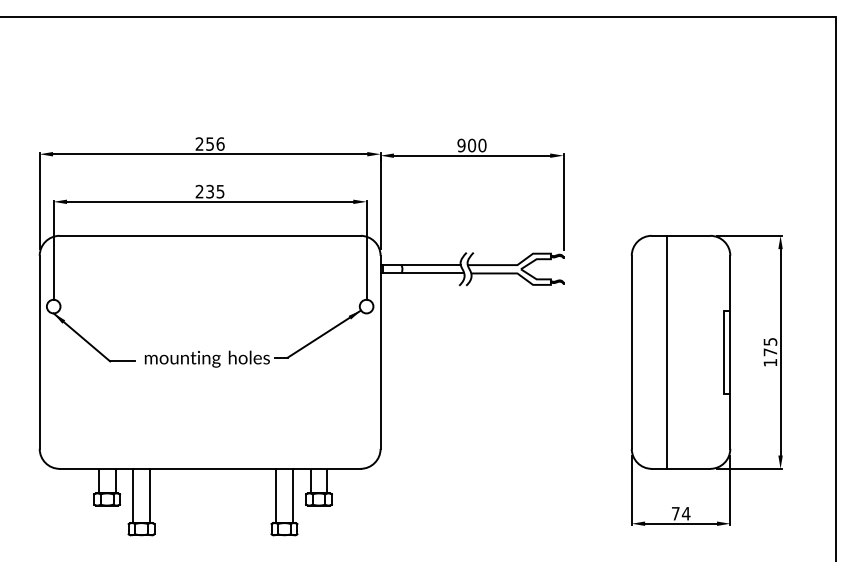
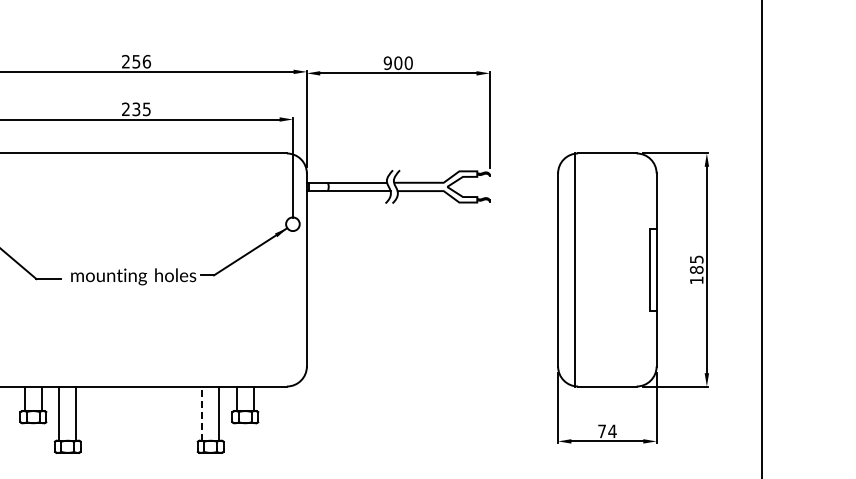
line: (667, 351) -> (575, 269), moved
text: (770, 352) -> (696, 270), 175 -> 185
line: (275, 495) -> (201, 413), solid -> dashed

